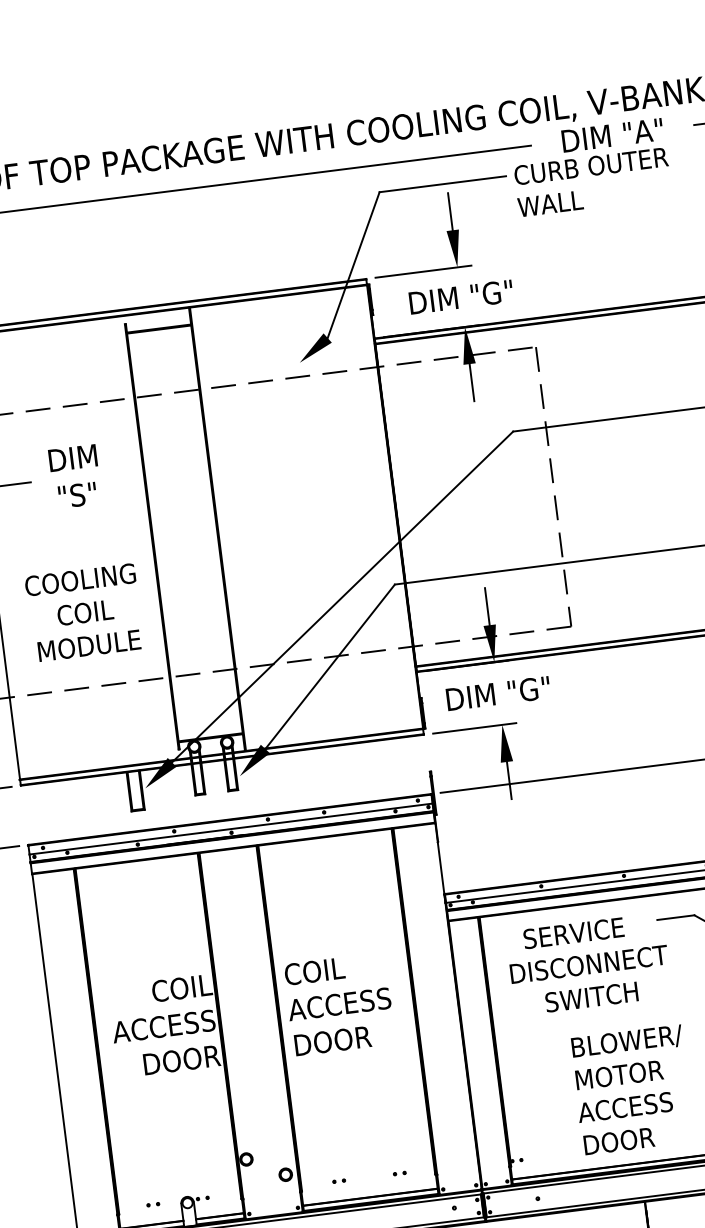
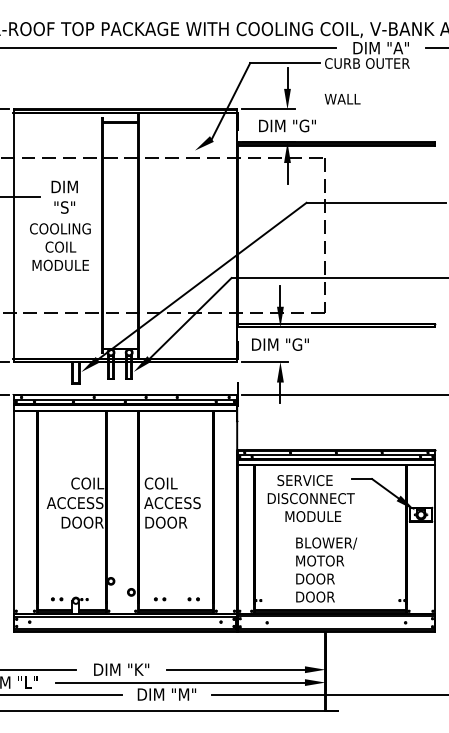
text: (550, 204) -> (342, 99), moved
text: (84, 611) -> (60, 246), moved
text: (597, 996) -> (313, 516), SWITCH -> MODULE
text: (625, 1106) -> (321, 578), ACCESS -> DOOR
part: (399, 1173) -> (193, 599), size x1.6
part: (338, 1181) -> (159, 599), size x1.6
part: (152, 1204) -> (56, 599), size x1.6

